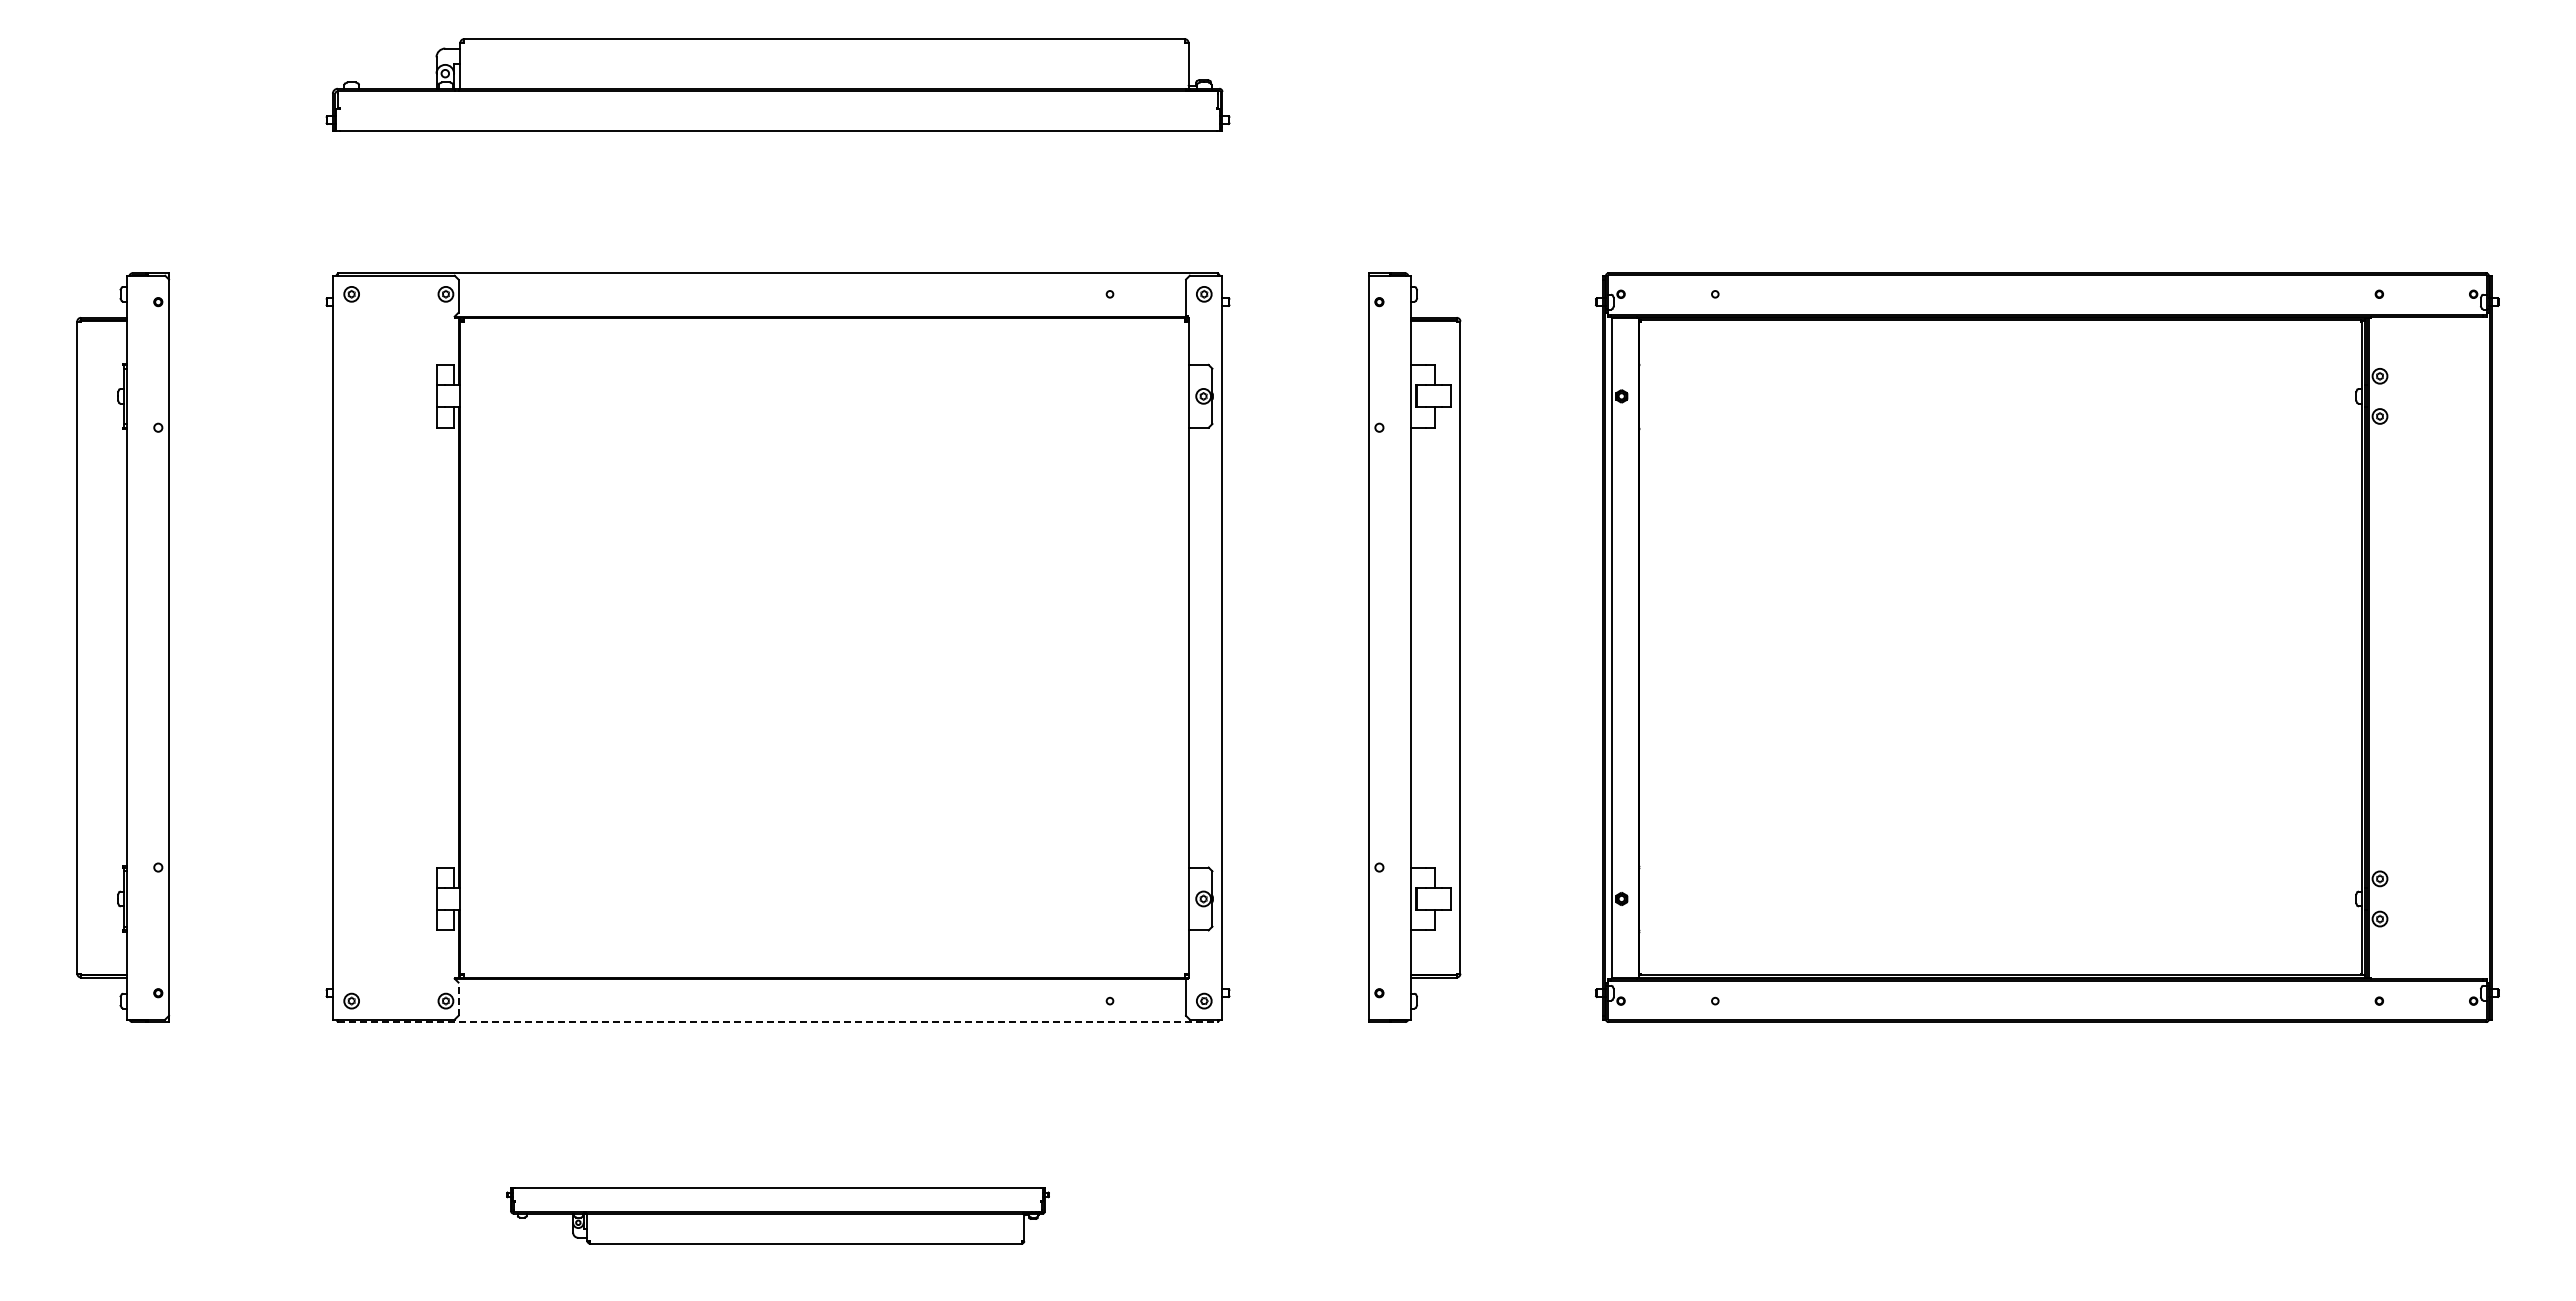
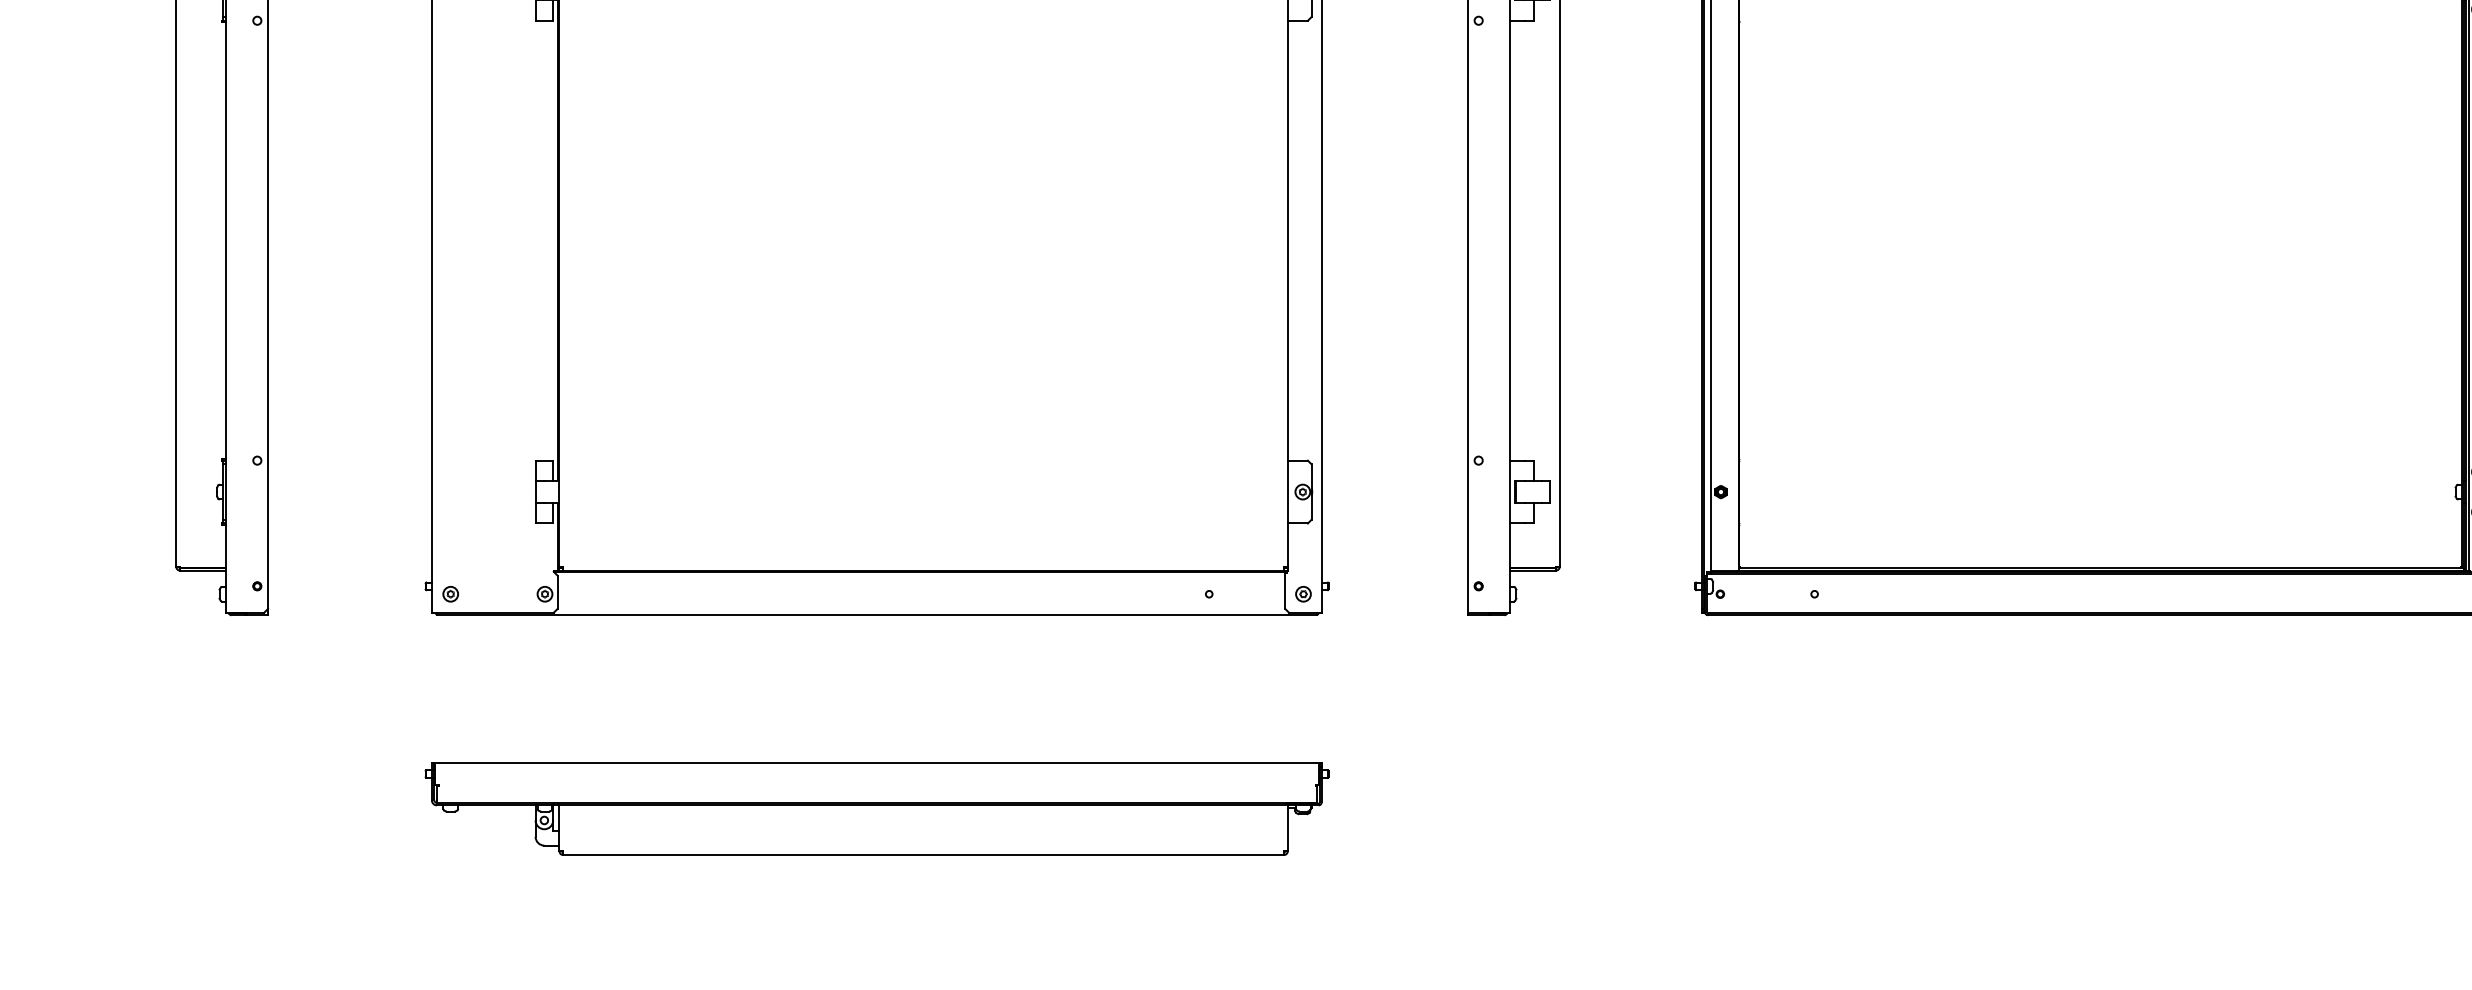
line: (458, 999) -> (557, 592), dashed -> solid
line: (778, 1022) -> (877, 615), dashed -> solid
part: (777, 1215) -> (876, 808), size x1.67

